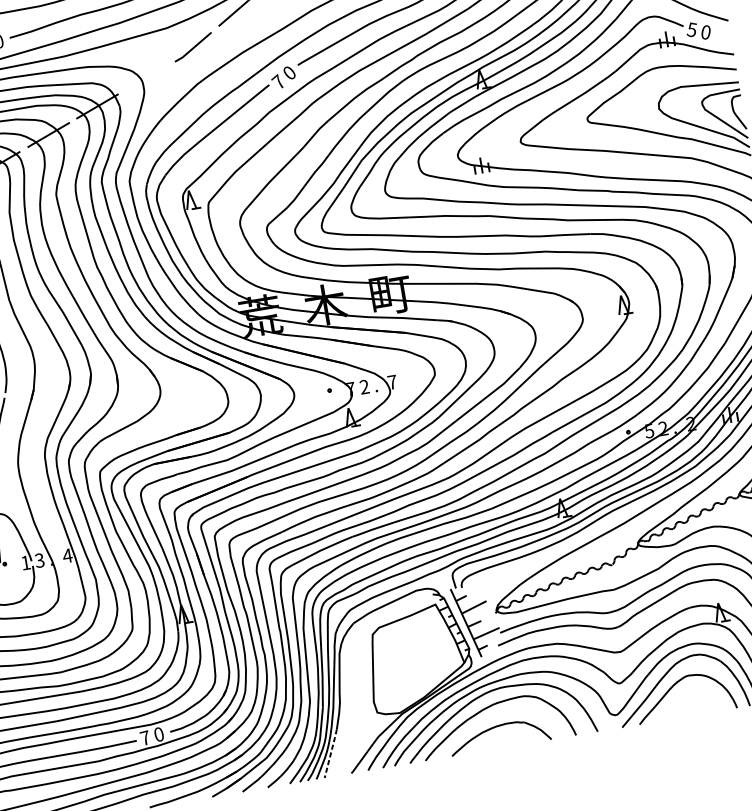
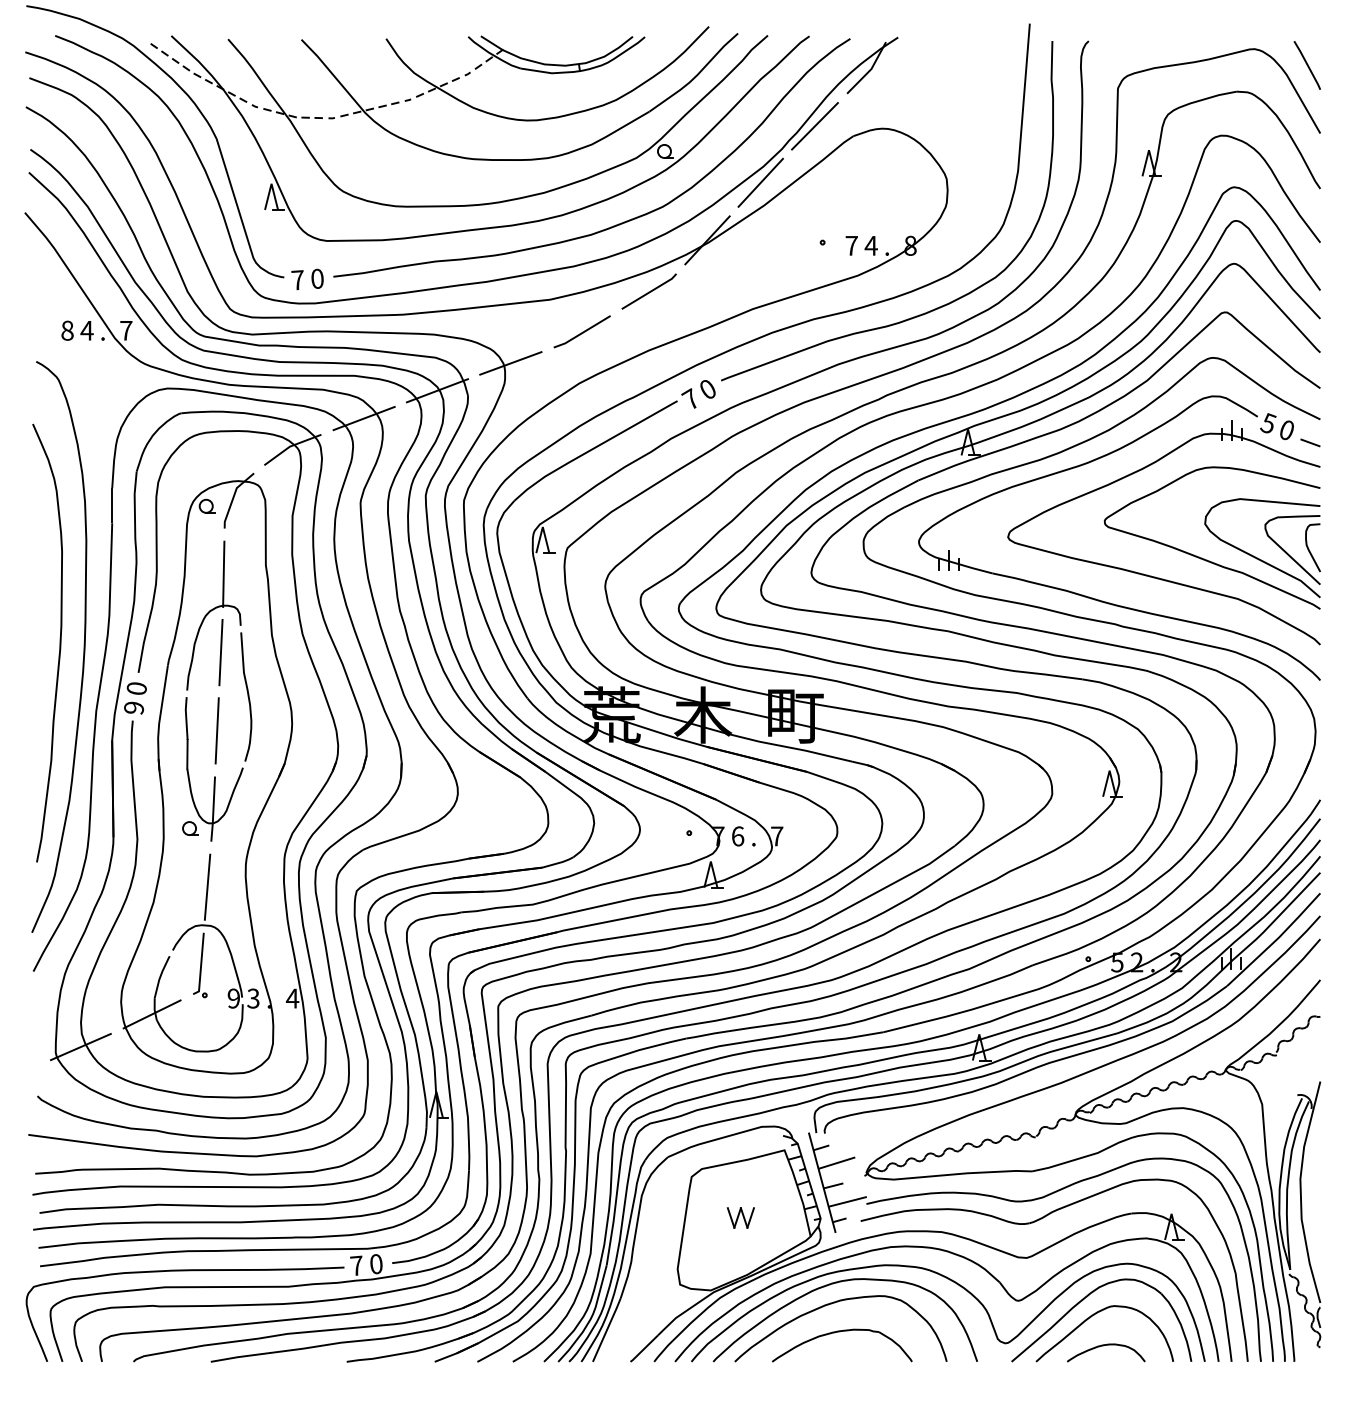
line: (724, 38) -> (1310, 442), added
line: (146, 78) -> (510, 363), added
text: (364, 387) -> (737, 836), 2 -> 6
text: (25, 562) -> (233, 998), 1 -> 9
part: (412, 657) -> (740, 1217), added
curve: (685, 705) -> (1103, 1346), added
line: (331, 753) -> (607, 1329), dashed -> solid

